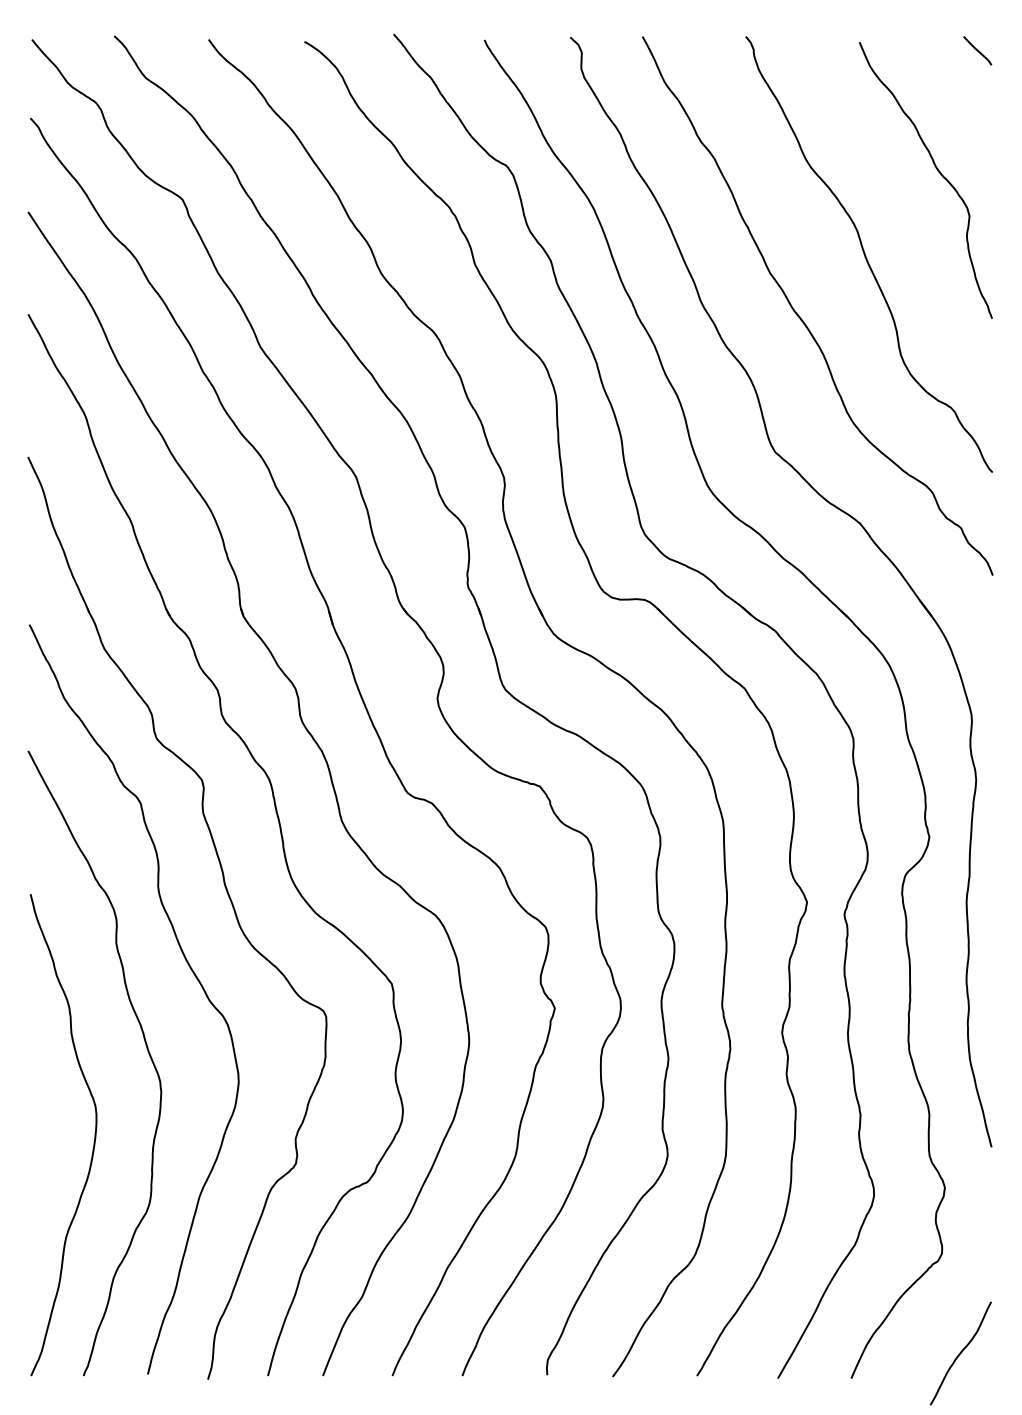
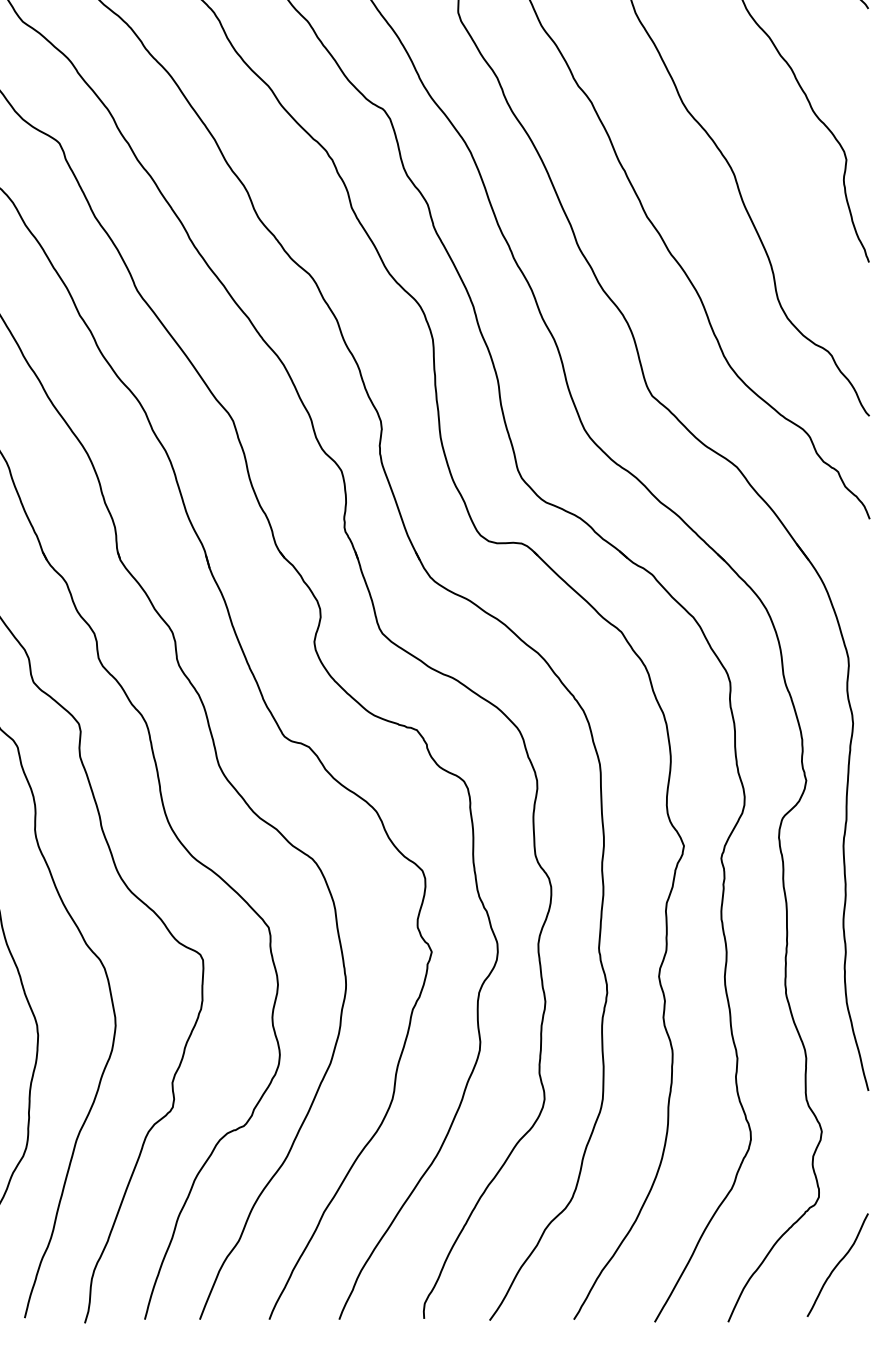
curve: (960, 1353) -> (837, 1265), moved

